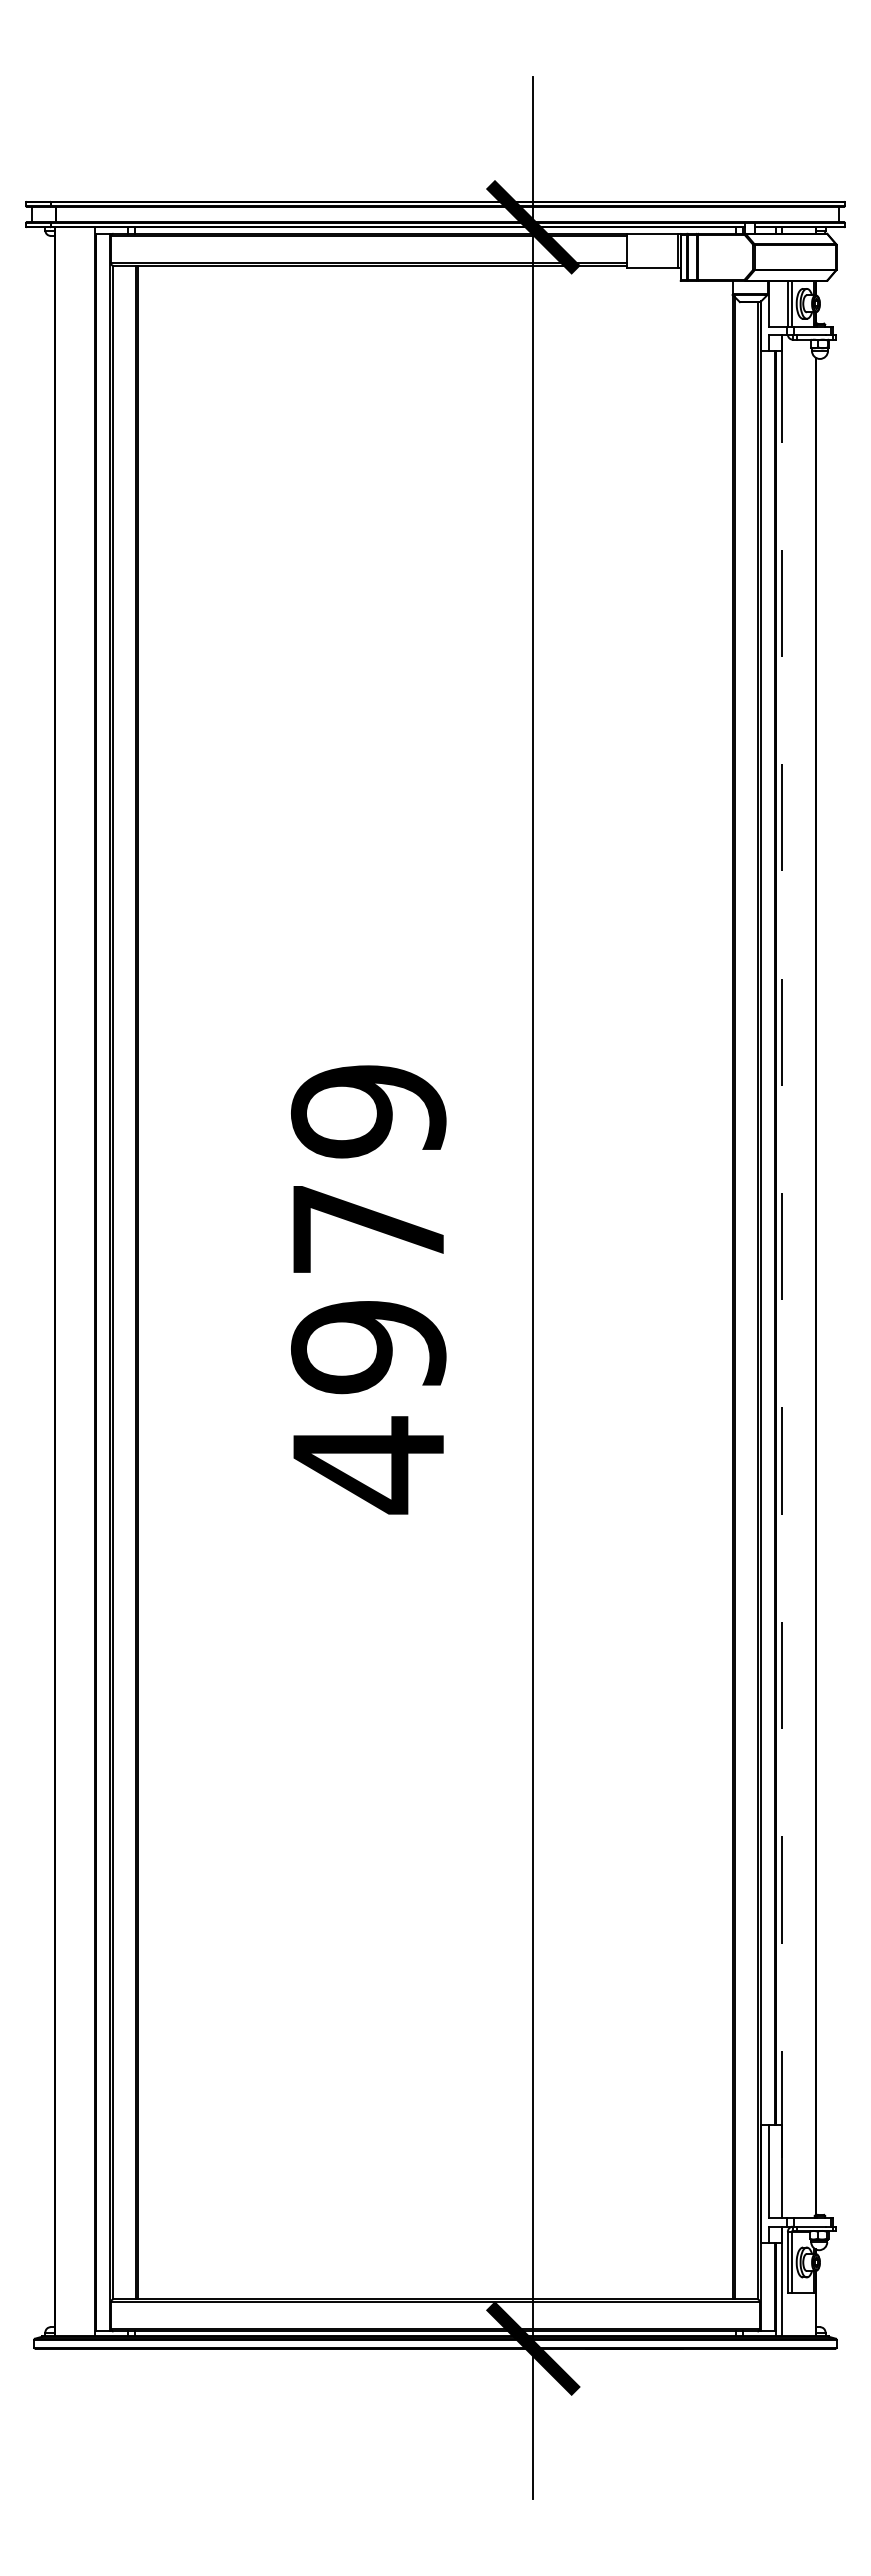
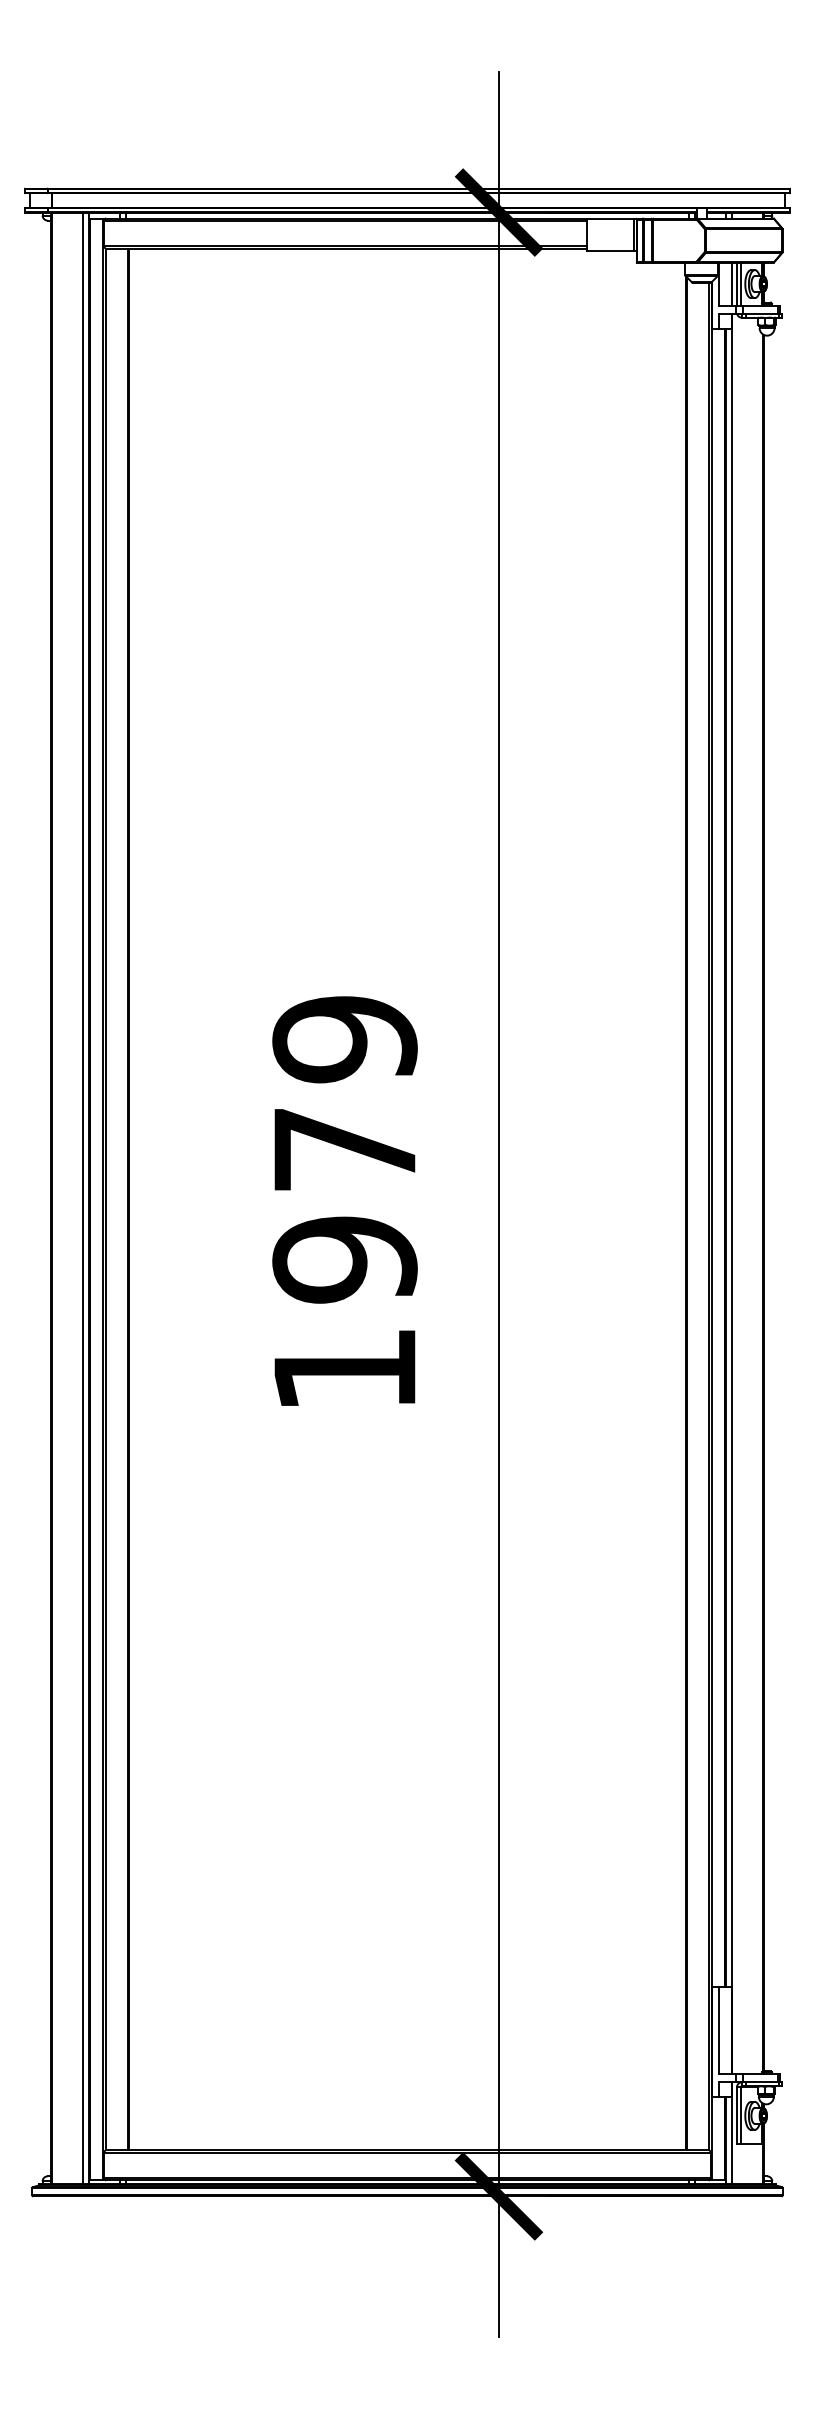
line: (782, 303) -> (732, 283), added
line: (782, 1277) -> (732, 1194), dashed -> solid
line: (88, 1281) -> (82, 1198), added
text: (368, 1465) -> (344, 1370), 4979 -> 1979

